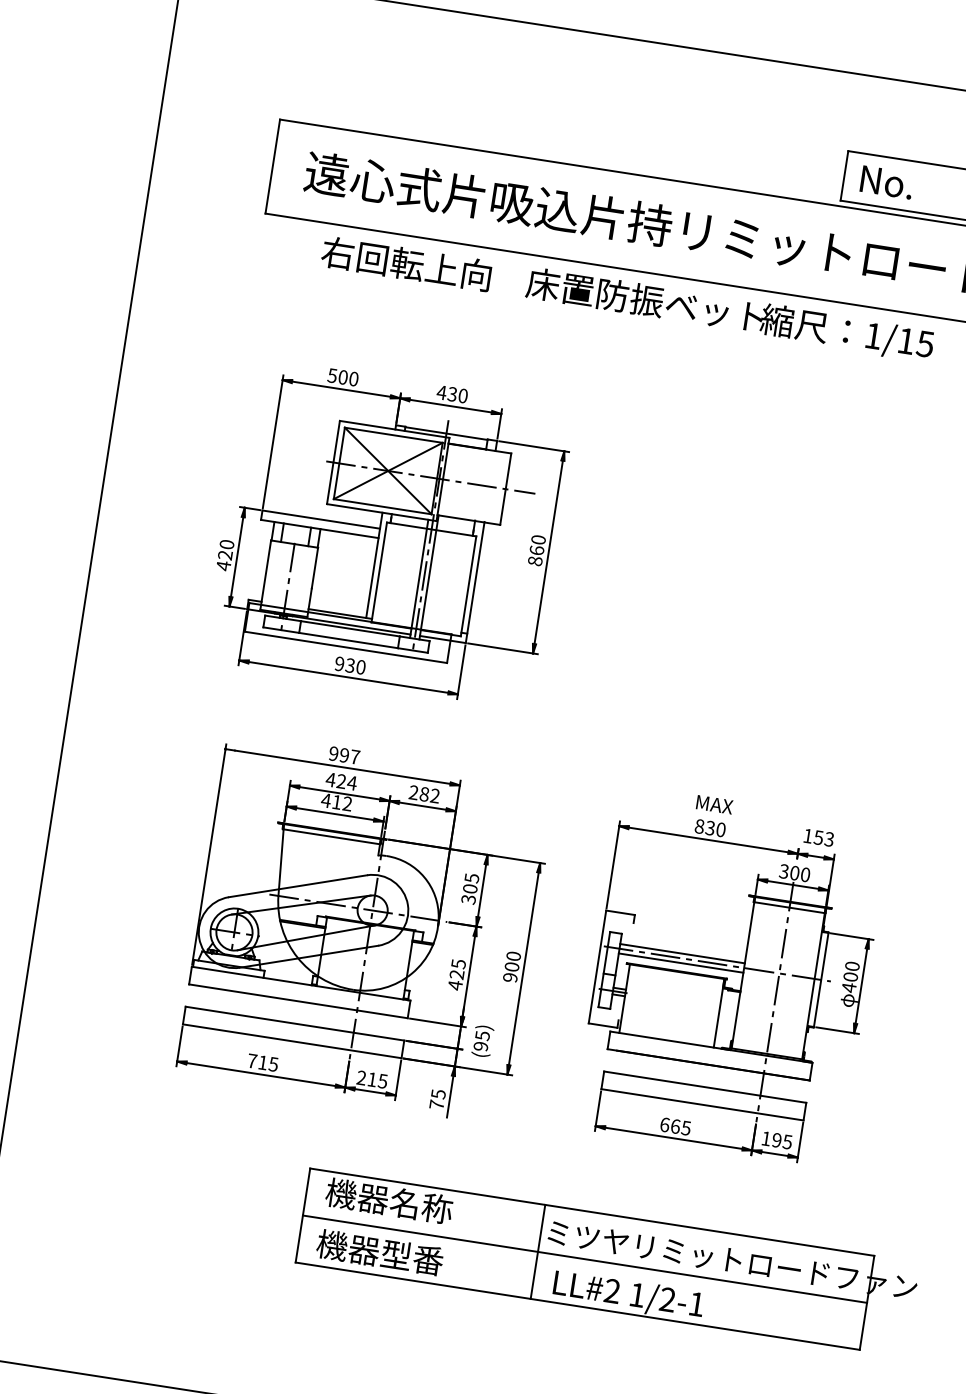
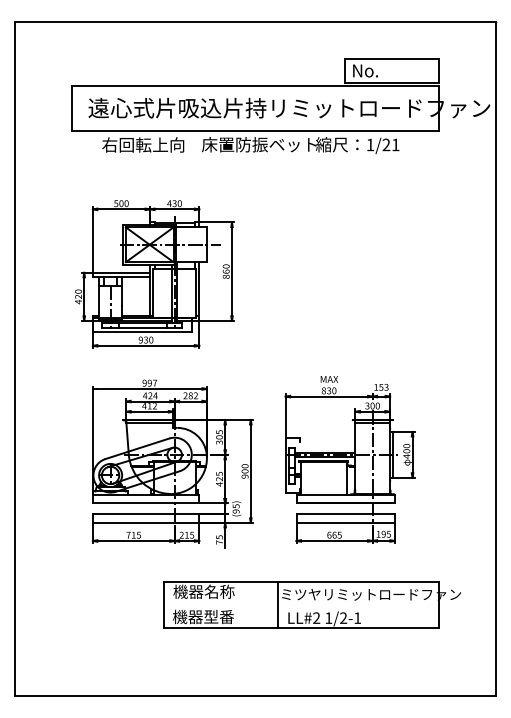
text: (914, 341) -> (390, 144), 1/15 -> 1/21
line: (583, 1258) -> (300, 604), removed

